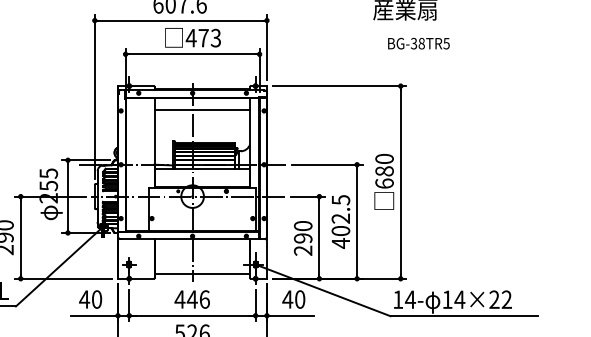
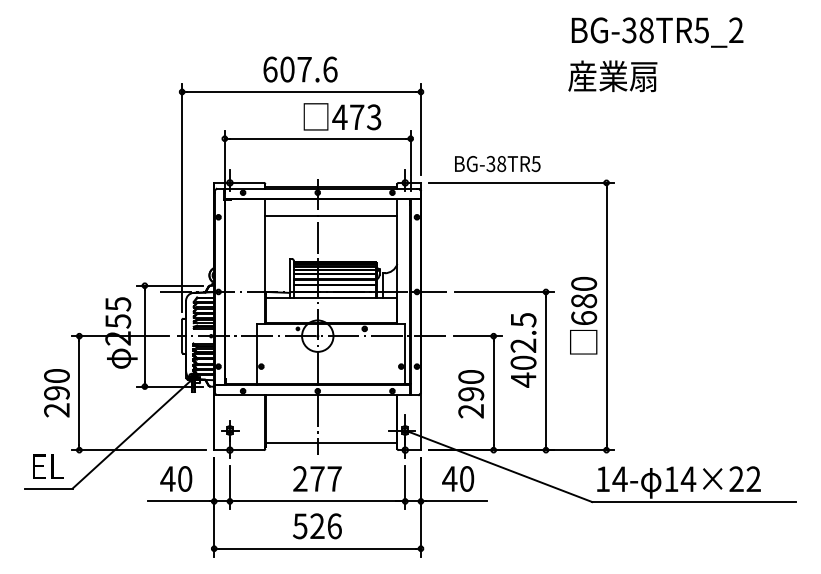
text: (193, 37) -> (342, 116), moved
text: (418, 44) -> (497, 164), moved
text: (340, 222) -> (523, 350), moved
text: (191, 299) -> (316, 478), 446 -> 277

